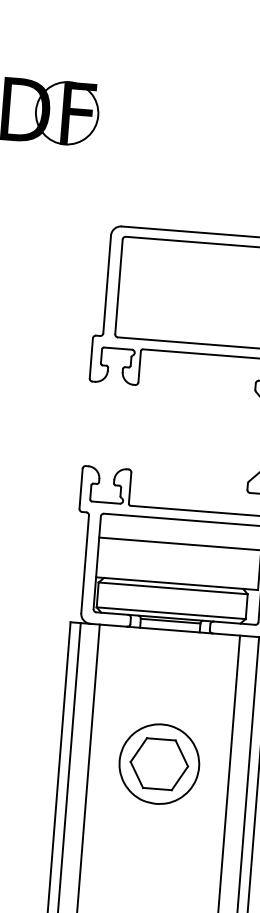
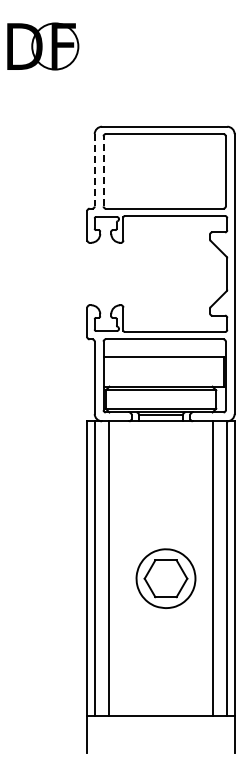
line: (106, 284) -> (94, 170), solid -> dashed
line: (118, 285) -> (103, 170), solid -> dashed
part: (158, 763) -> (165, 578), moved

